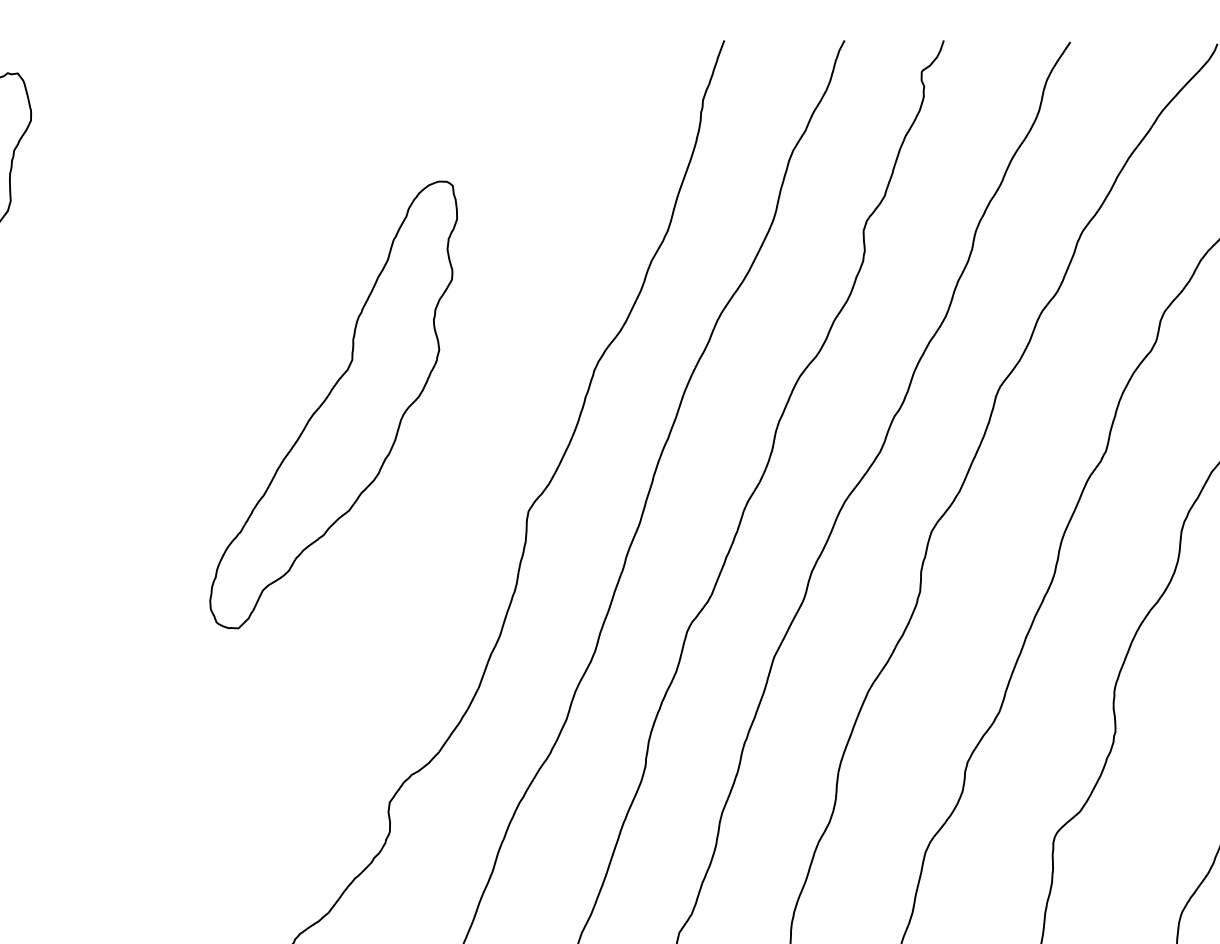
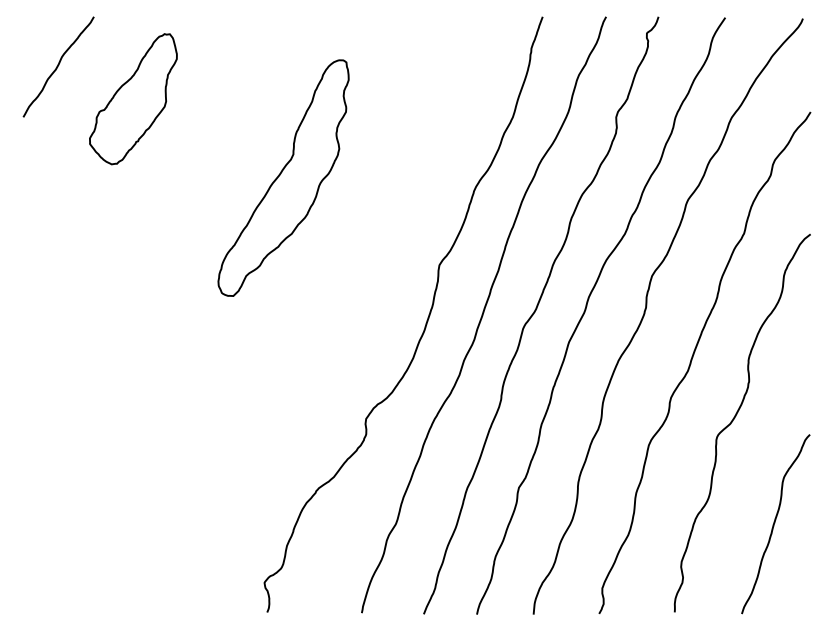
part: (333, 403) -> (283, 177), moved

